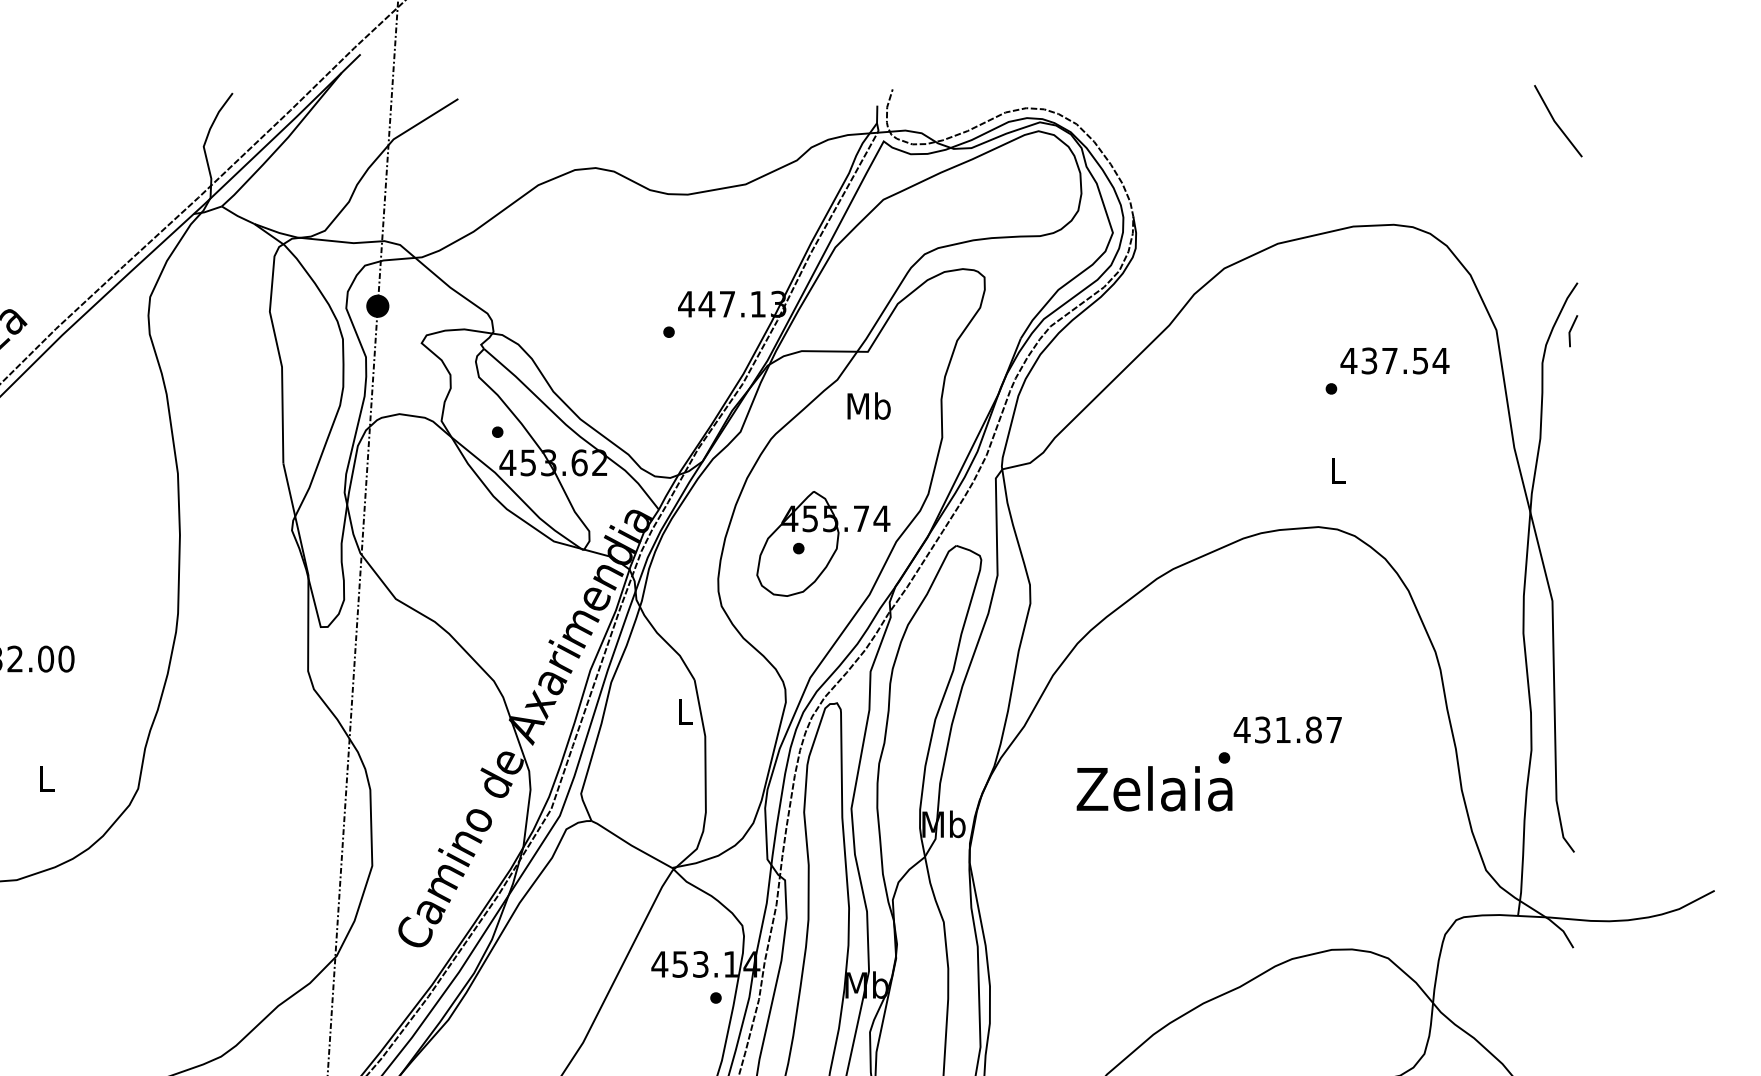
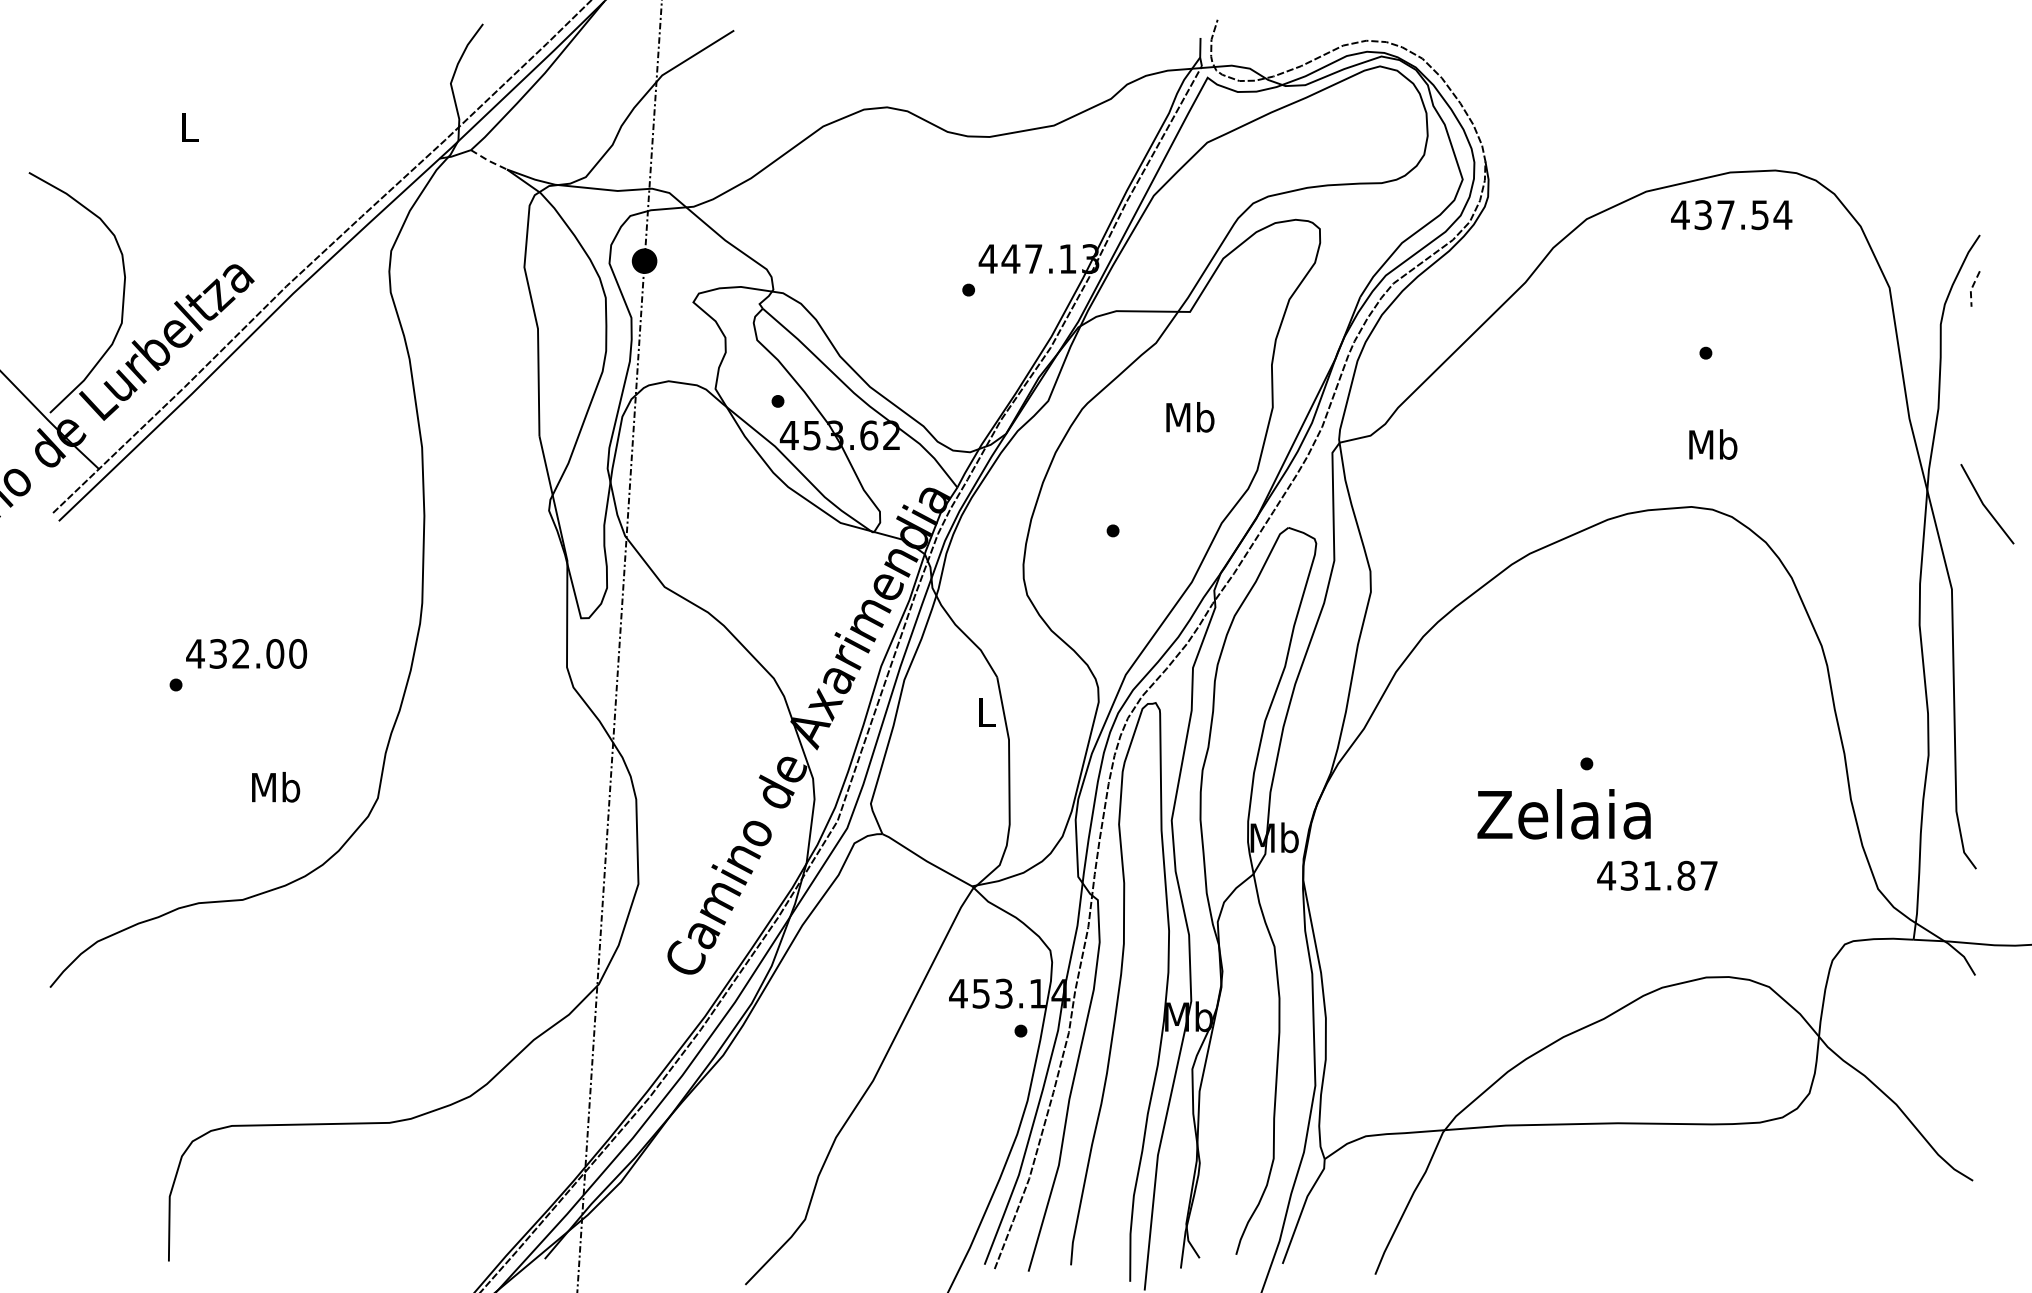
line: (1556, 122) -> (1985, 505), moved
line: (237, 215) -> (488, 160), solid -> dashed
line: (1570, 330) -> (1971, 288), solid -> dashed
text: (1394, 361) -> (1731, 215), moved
text: (869, 406) -> (1190, 417), moved
text: (1338, 470) -> (1713, 444), L -> Mb
part: (823, 543) -> (1140, 525), removed
text: (1287, 729) -> (1657, 875), moved
text: (47, 779) -> (276, 787), L -> Mb
text: (1154, 789) -> (1563, 814), moved

